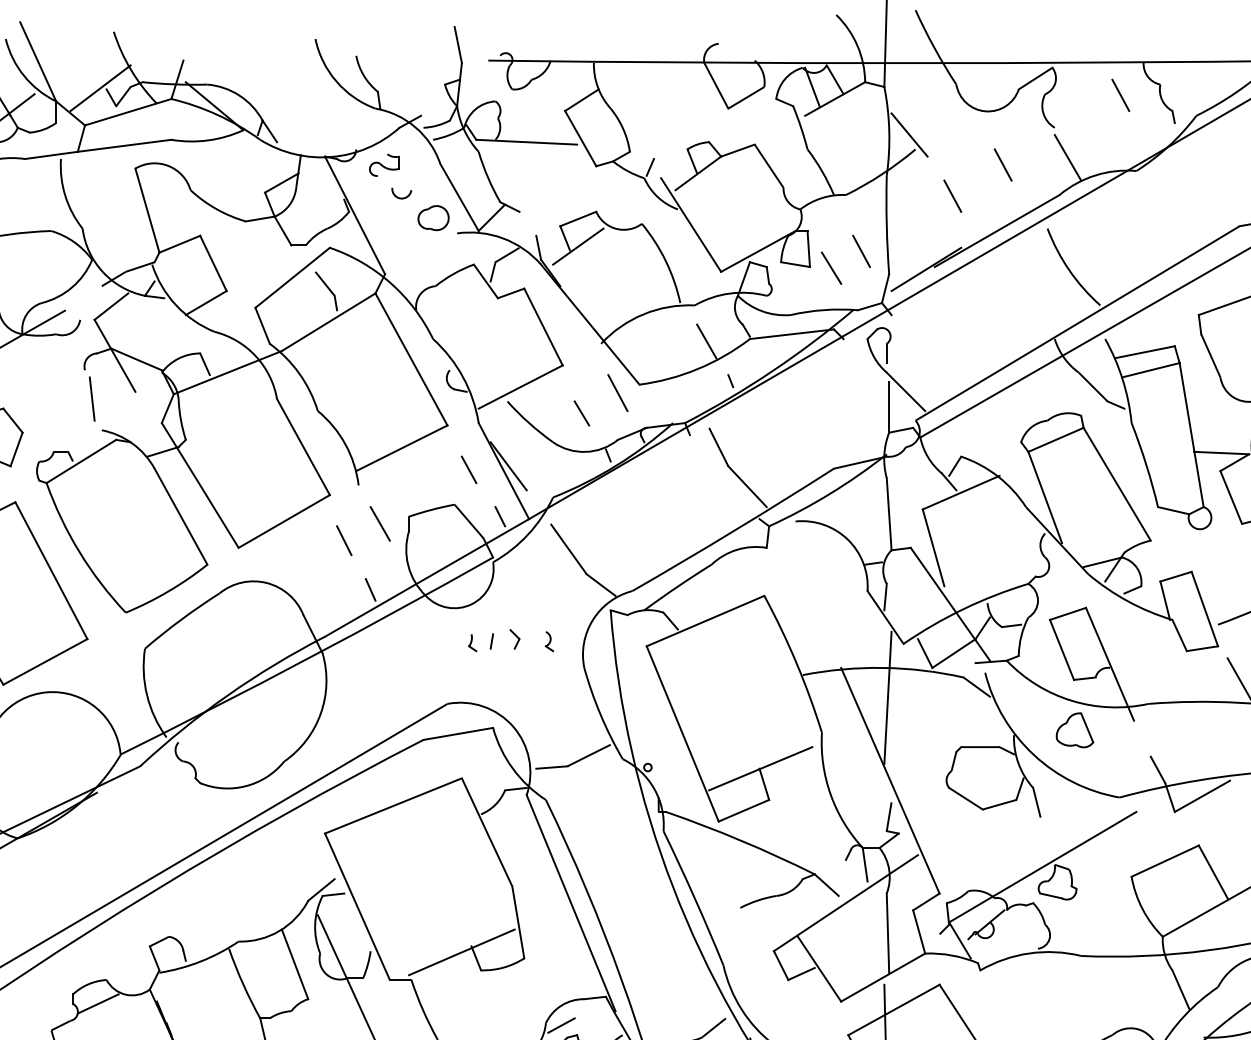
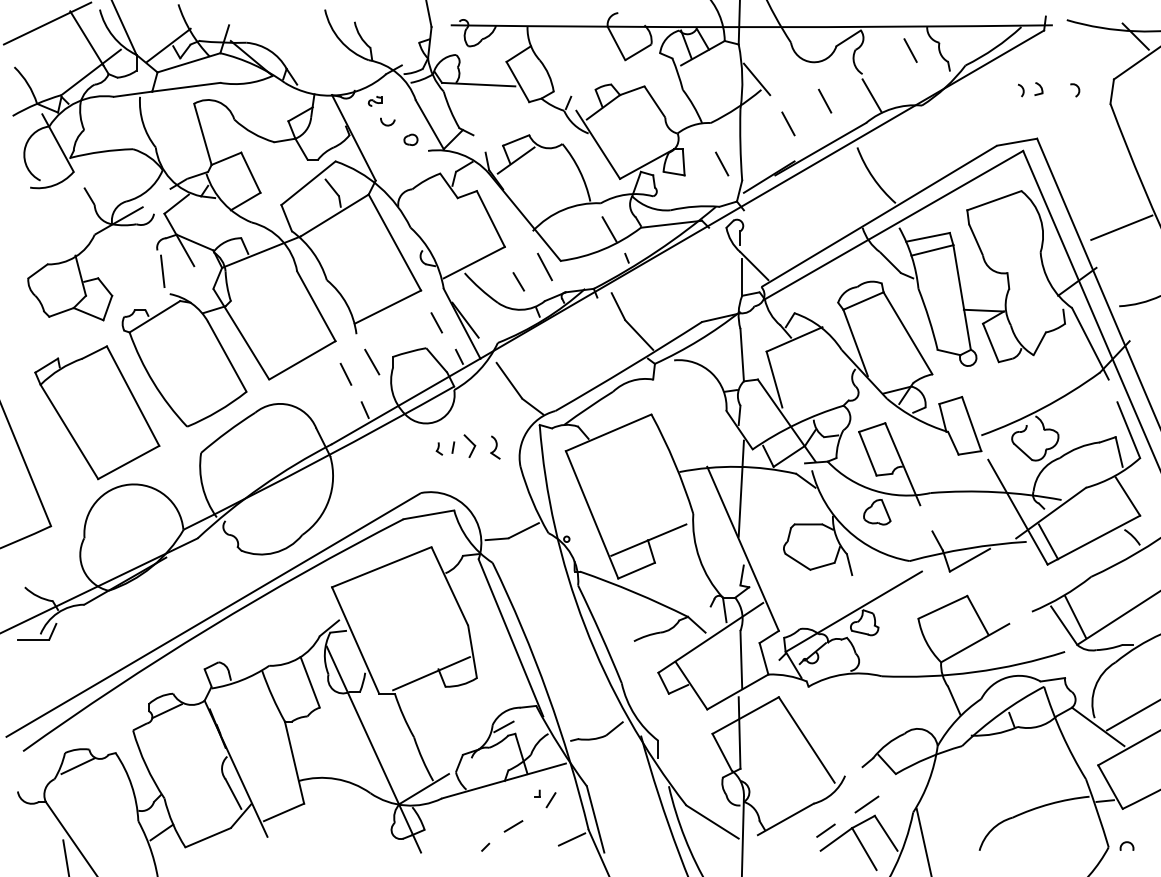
part: (383, 164) -> (374, 100), size x0.6
part: (432, 217) -> (410, 139), size x0.6
line: (831, 267) -> (700, 175), removed
part: (515, 638) -> (470, 445), size x1.6
part: (548, 641) -> (494, 447), size x1.6

